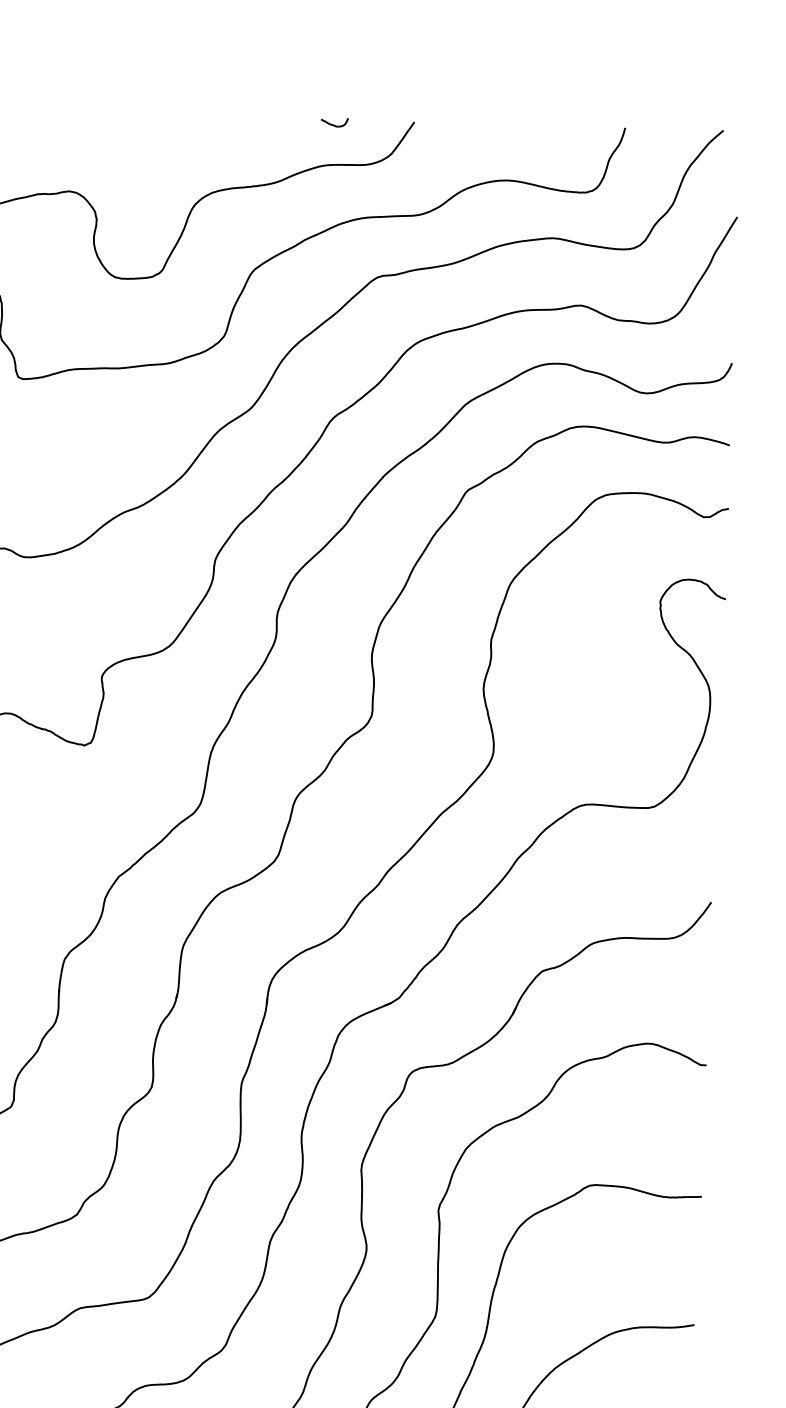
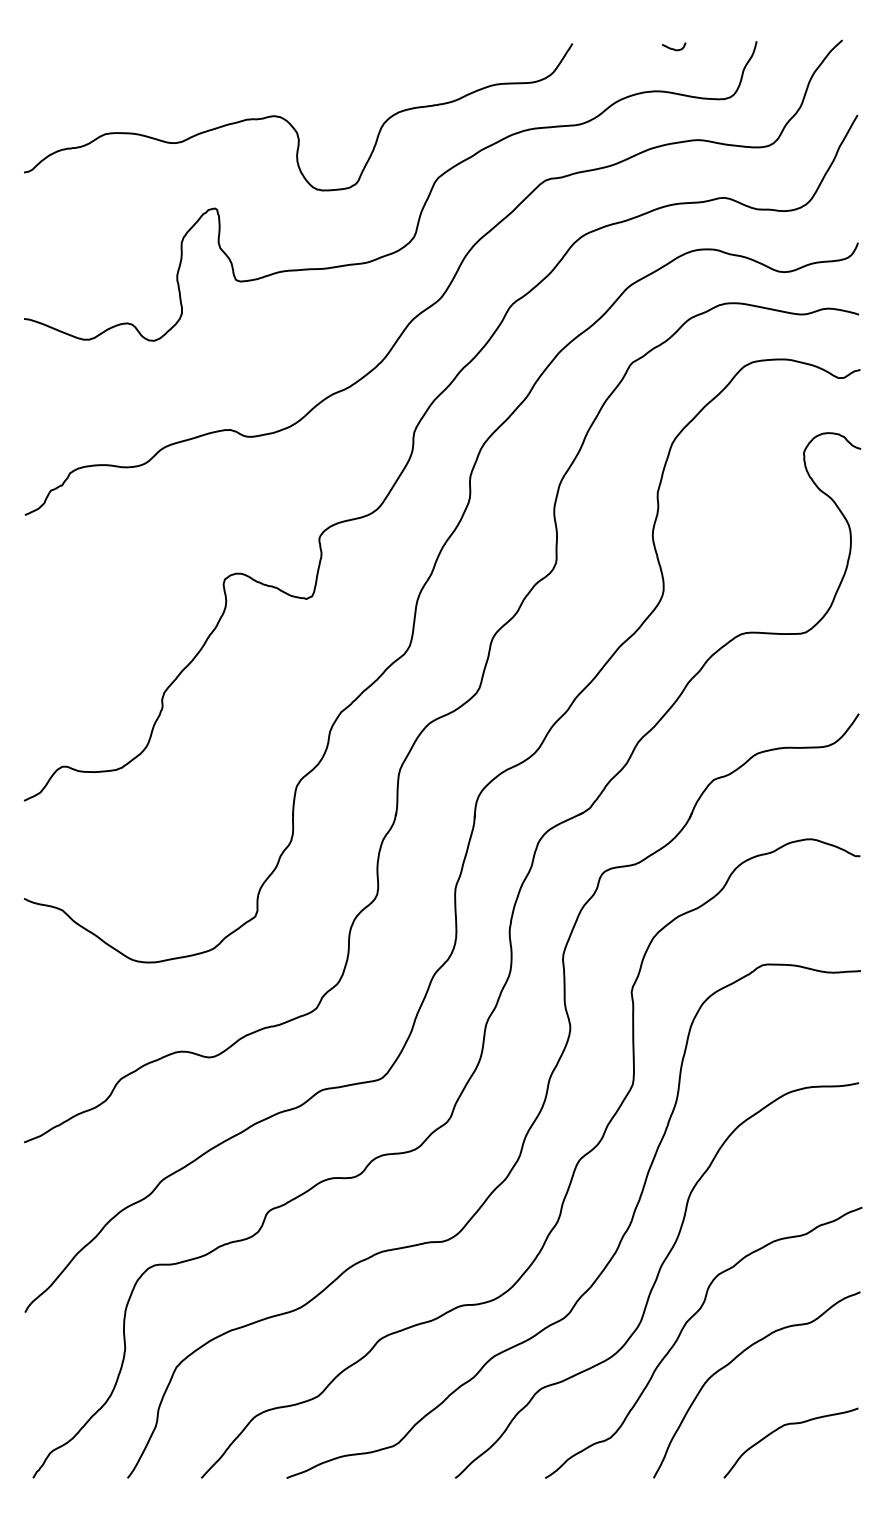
curve: (335, 124) -> (674, 48), moved

